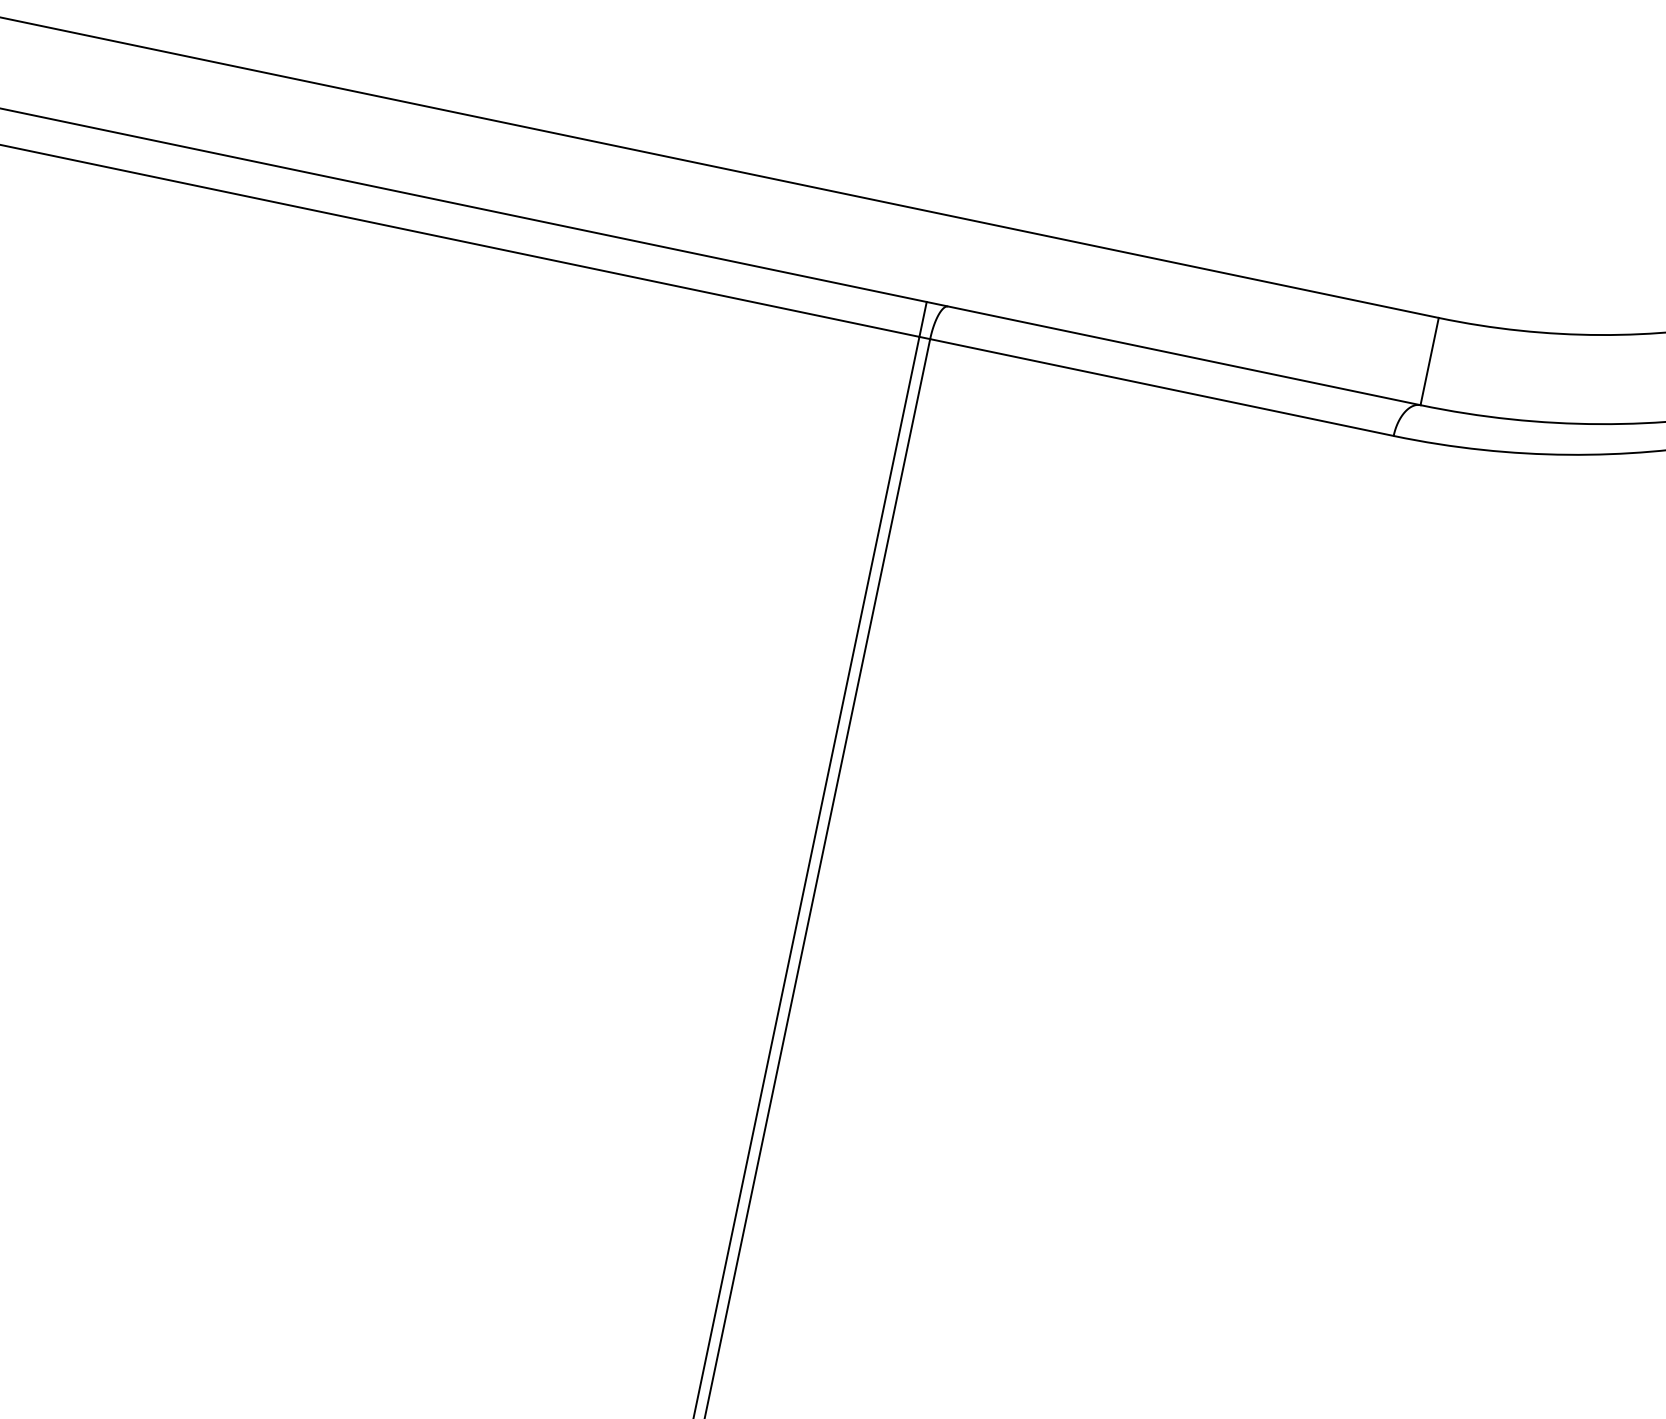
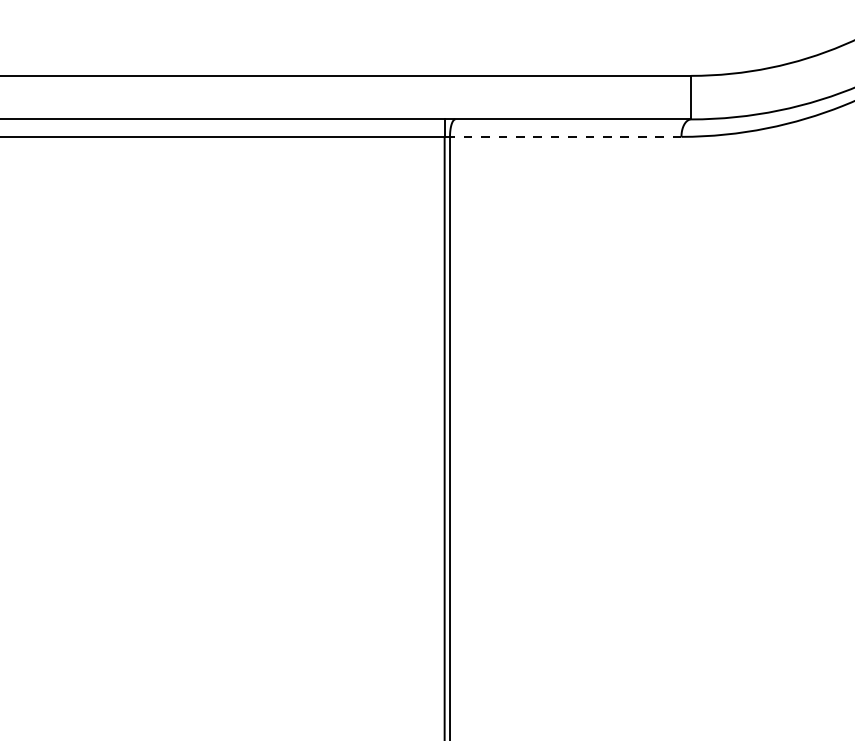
line: (1161, 386) -> (565, 136), solid -> dashed

